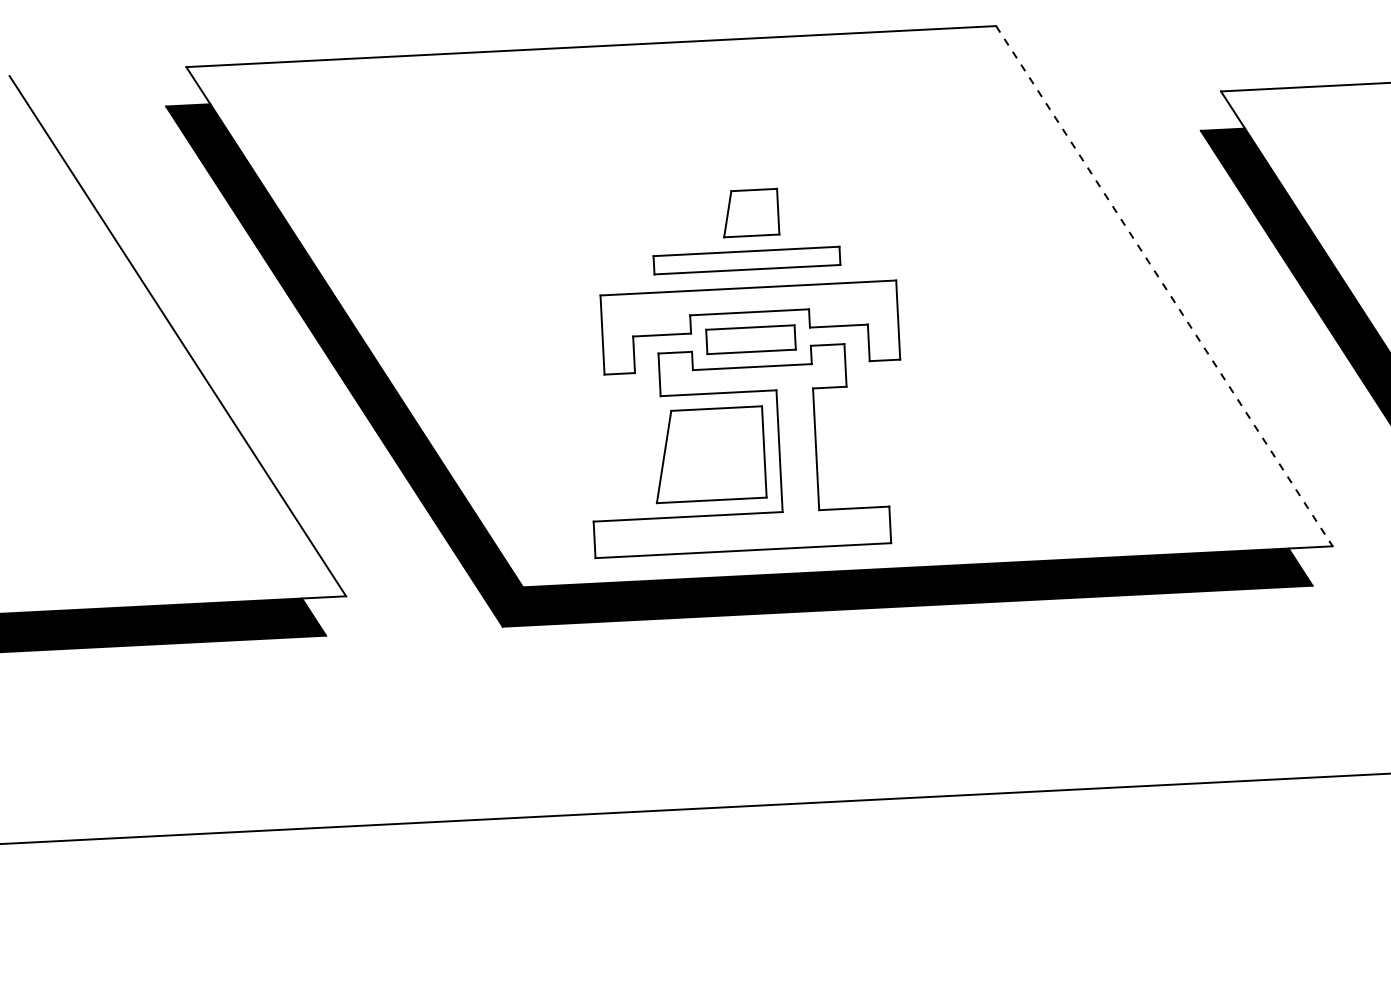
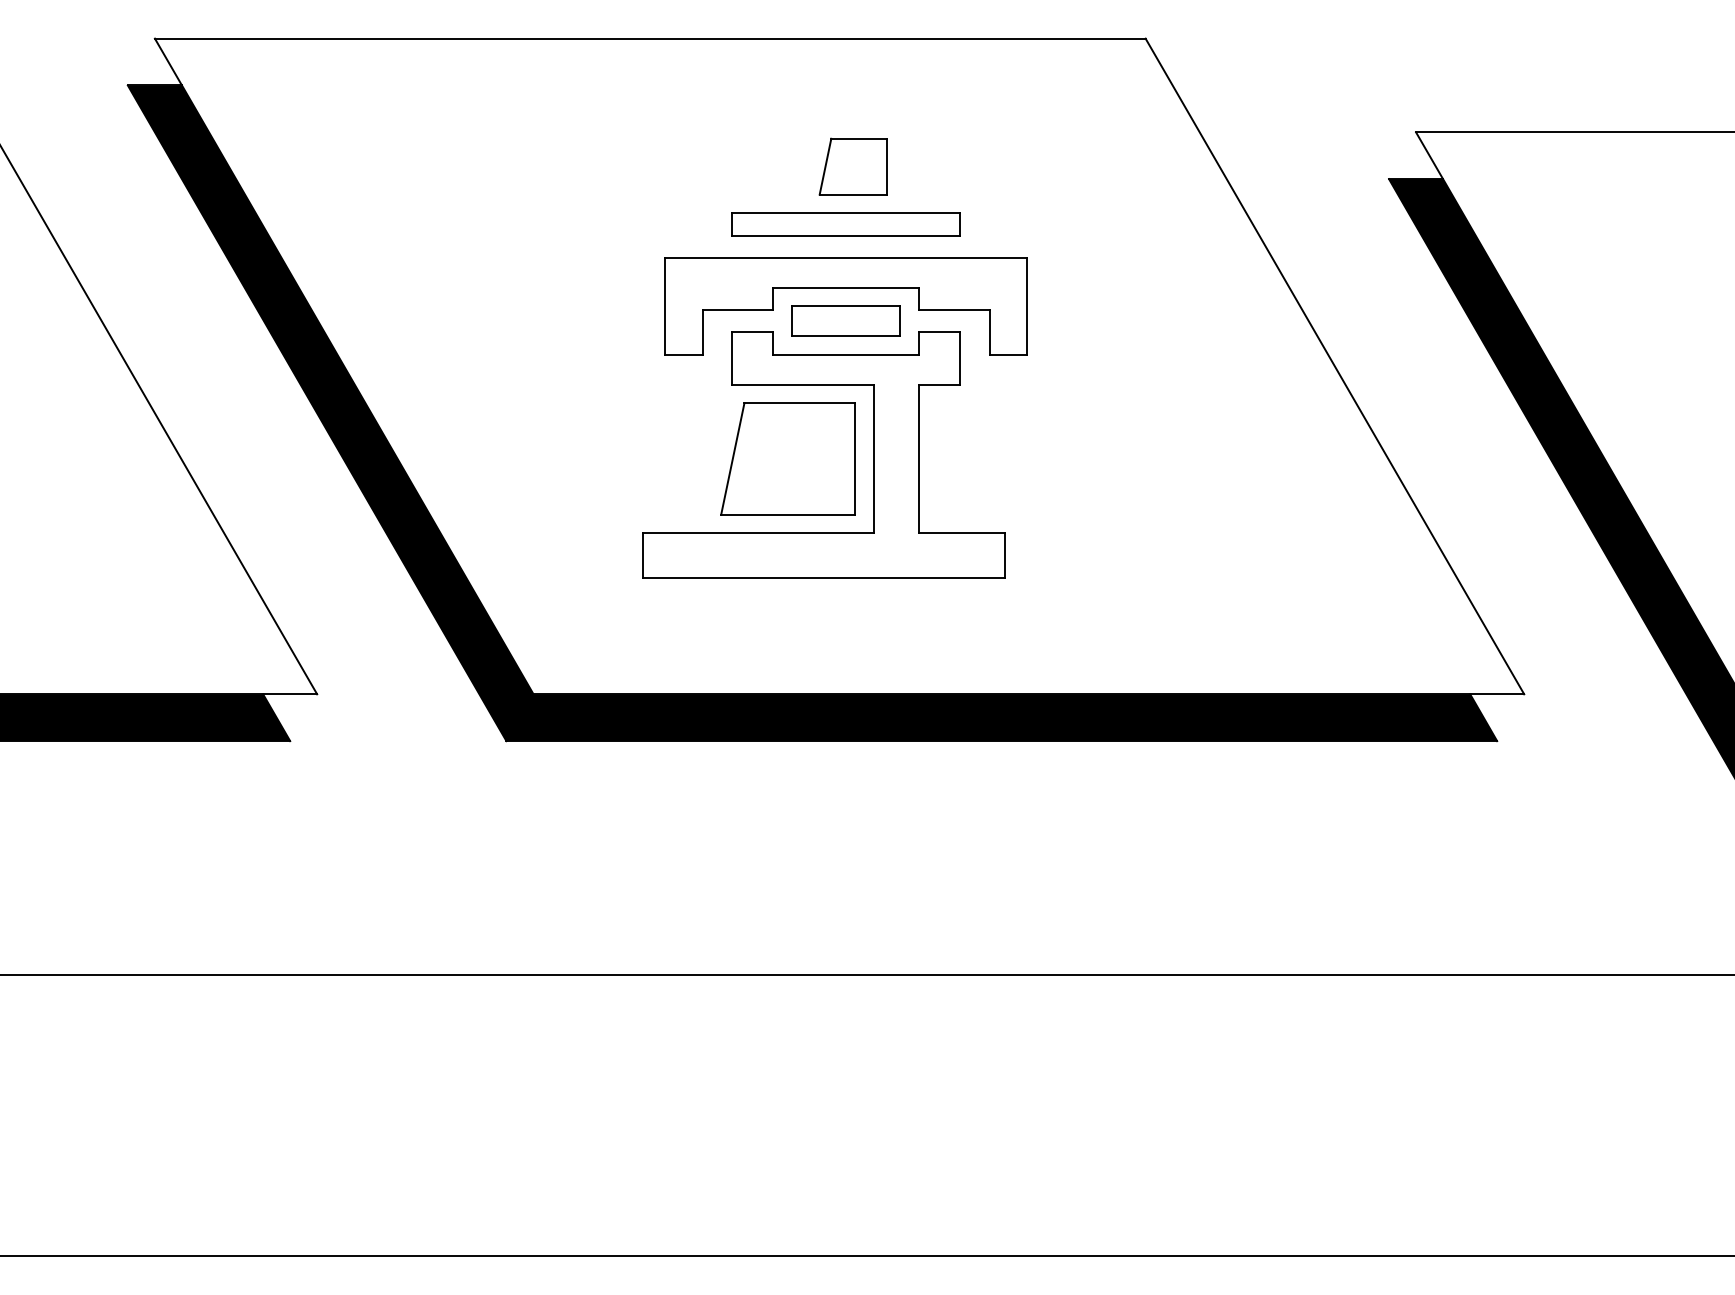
line: (1164, 286) -> (1334, 366), dashed -> solid
part: (743, 369) -> (834, 357), moved

